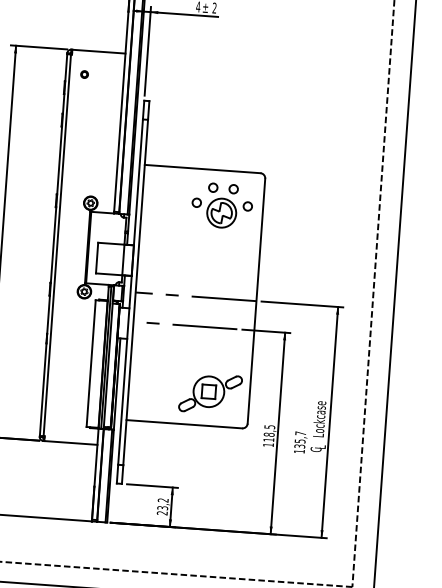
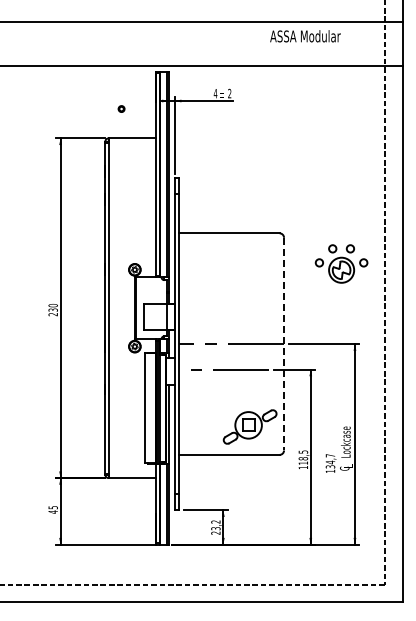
part: (84, 73) -> (121, 108), moved
part: (222, 205) -> (341, 263), moved
line: (256, 301) -> (284, 344), solid -> dashed
text: (300, 441) -> (330, 462), 135,7 -> 134,7

